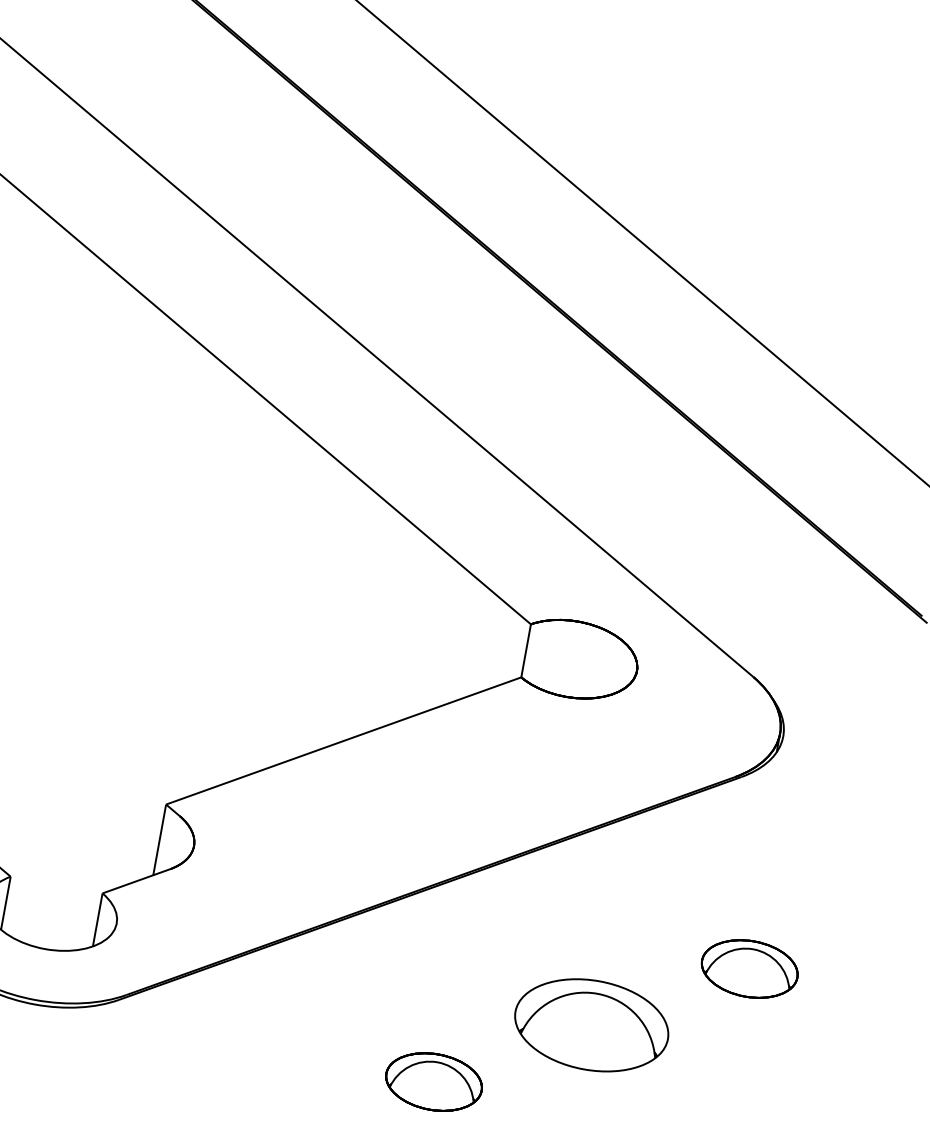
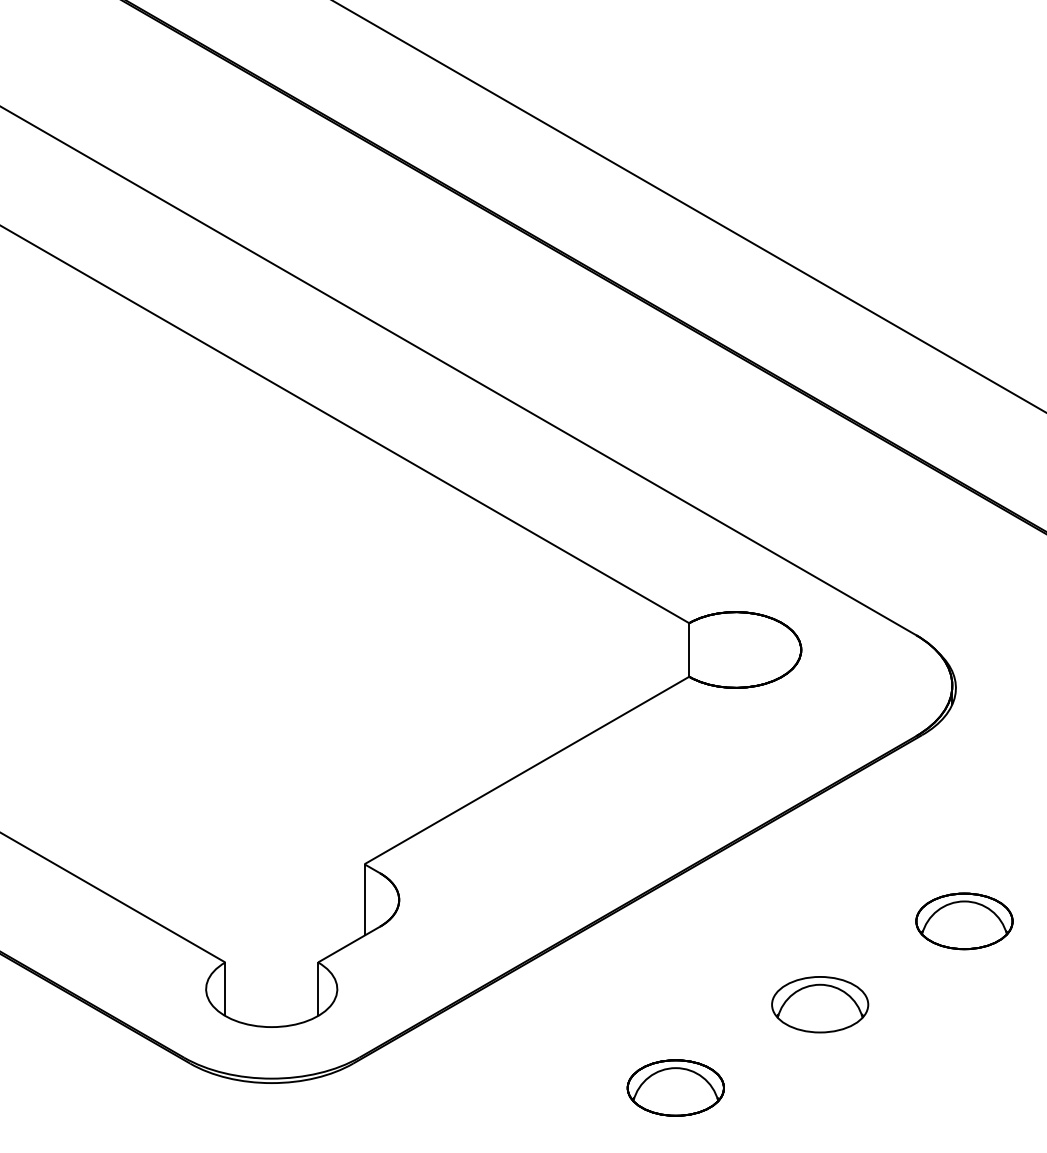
part: (592, 1025) -> (820, 1004), size x0.62

